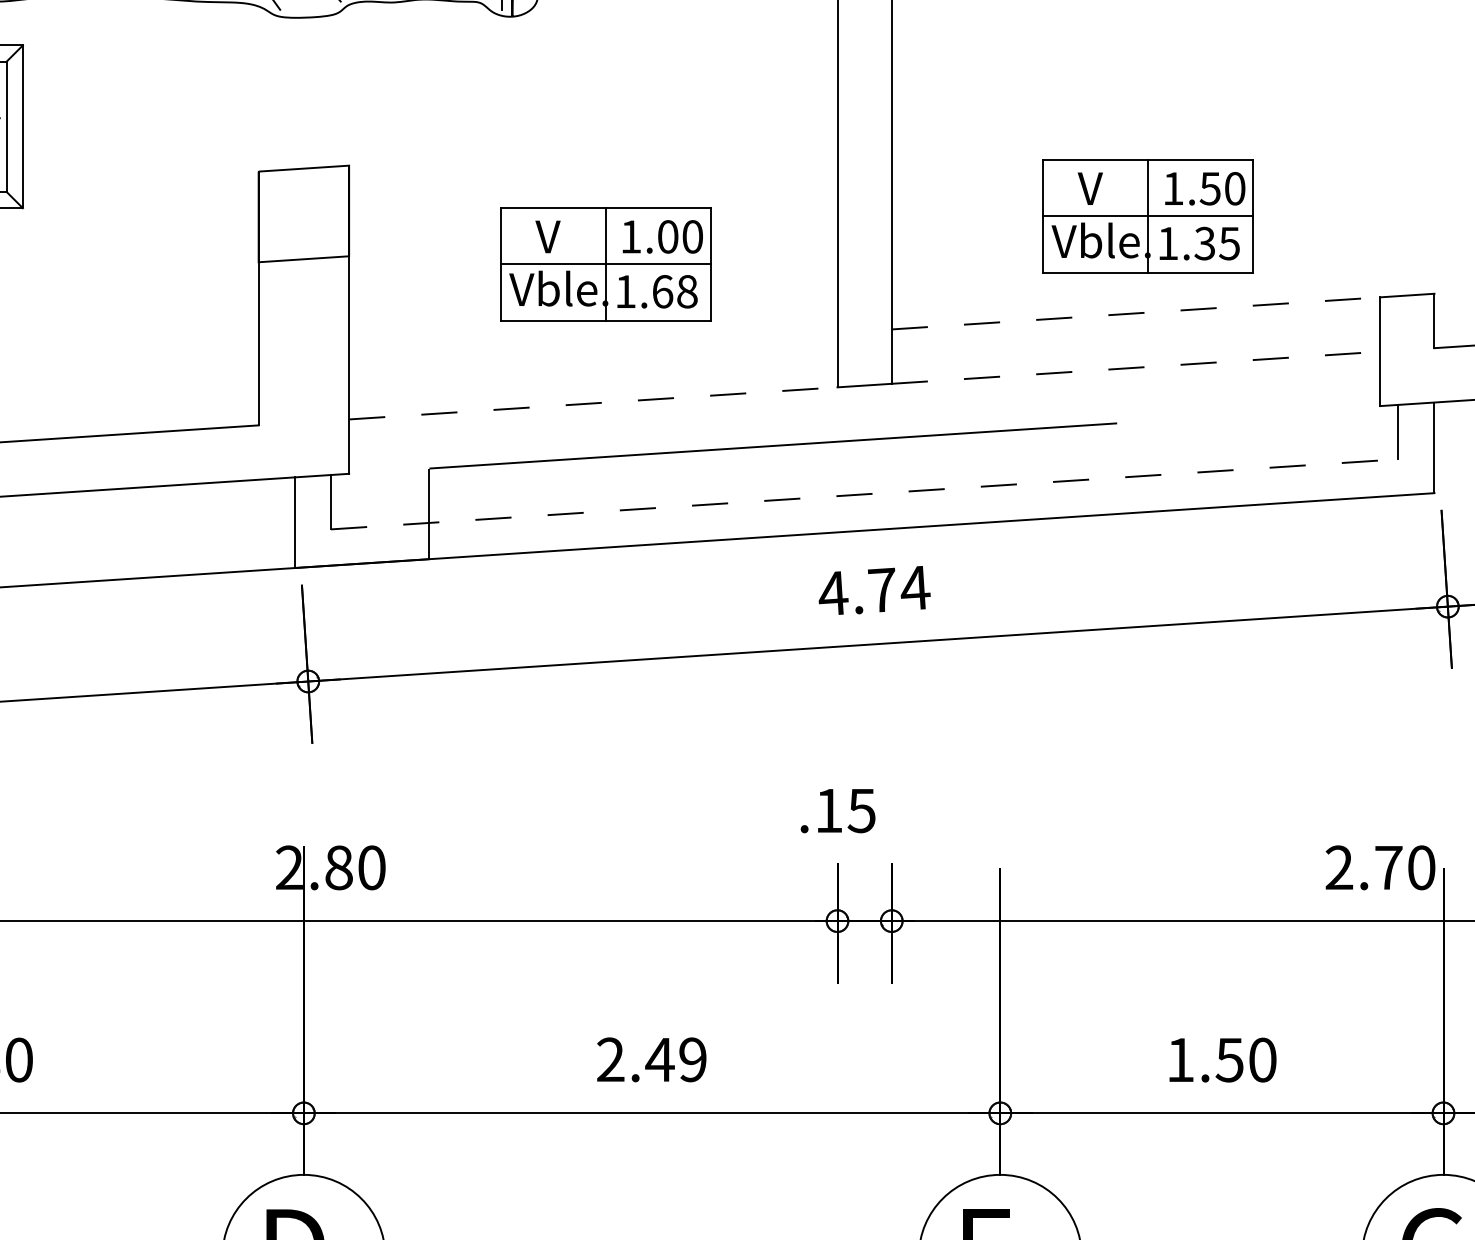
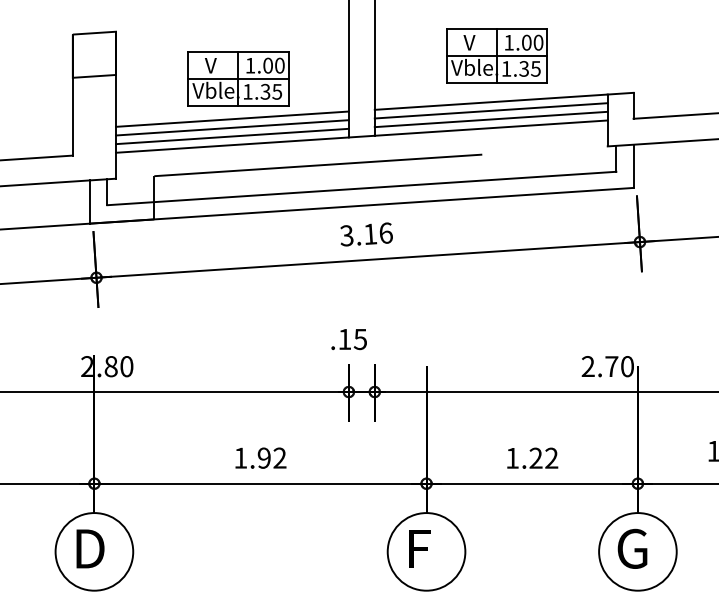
text: (1209, 188) -> (526, 42), 1.50 -> 1.00
text: (675, 290) -> (271, 91), 1.68 -> 1.35
line: (1136, 314) -> (491, 102), dashed -> solid
line: (1134, 330) -> (490, 110), added
line: (591, 347) -> (231, 118), added
line: (1134, 349) -> (490, 119), added
line: (591, 366) -> (231, 127), added
line: (1136, 368) -> (491, 128), dashed -> solid
line: (591, 385) -> (231, 136), added
line: (593, 404) -> (232, 145), dashed -> solid
line: (866, 494) -> (362, 188), dashed -> solid
text: (874, 590) -> (366, 234), 4.74 -> 3.16
text: (652, 1058) -> (260, 457), 2.49 -> 1.92
text: (1245, 1058) -> (543, 457), 1.50 -> 1.22

